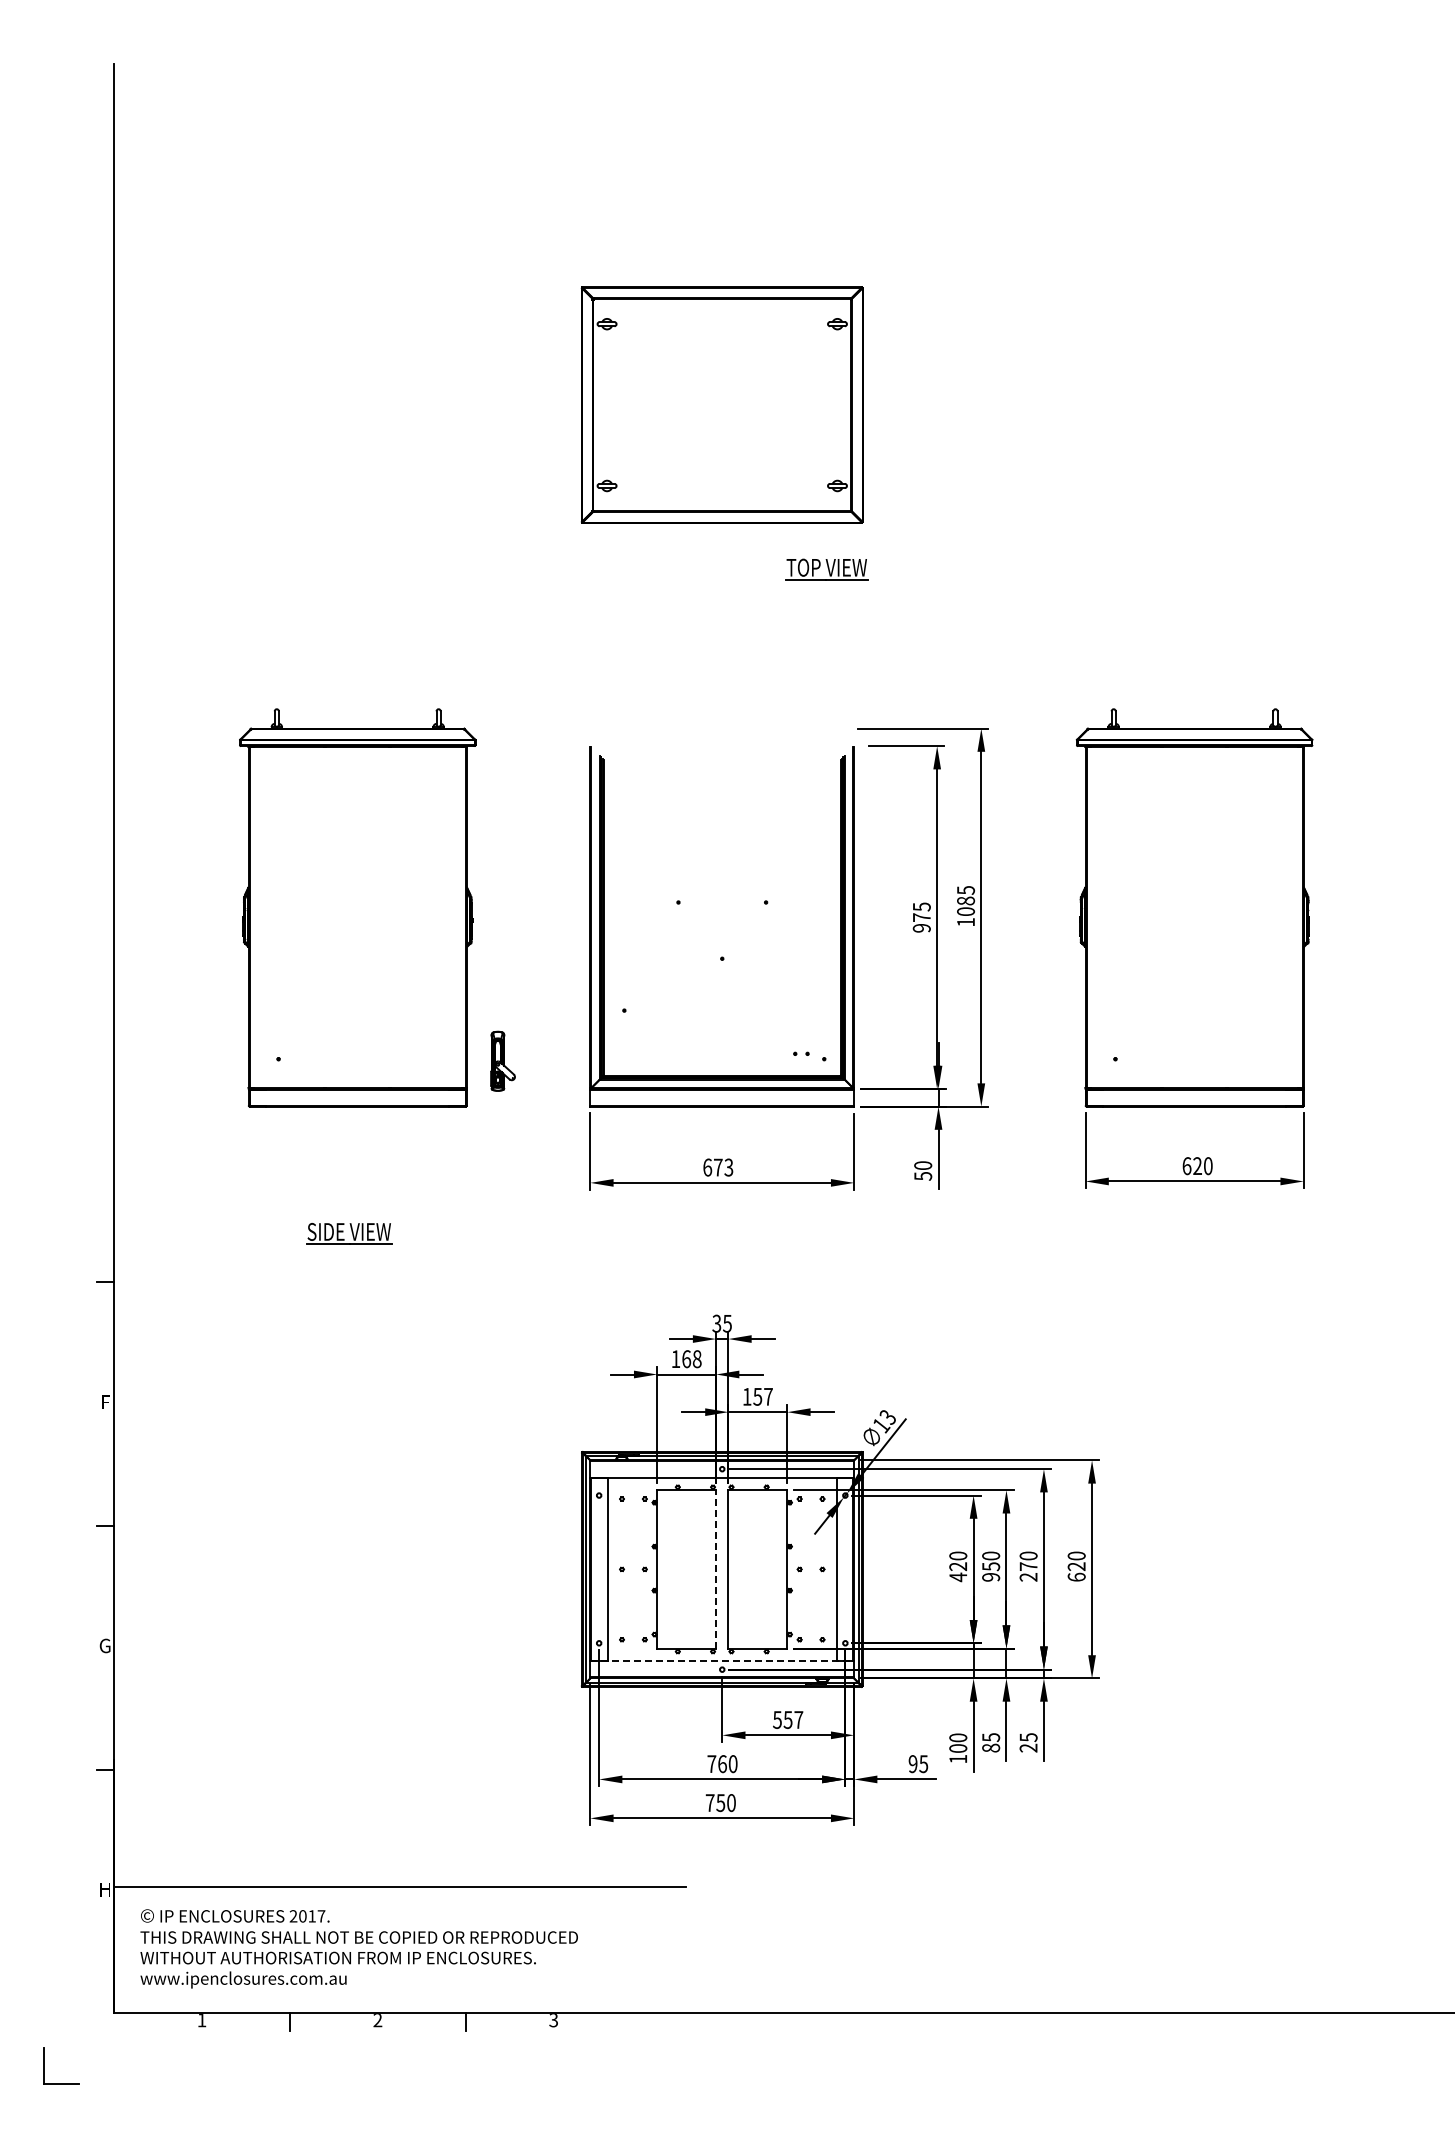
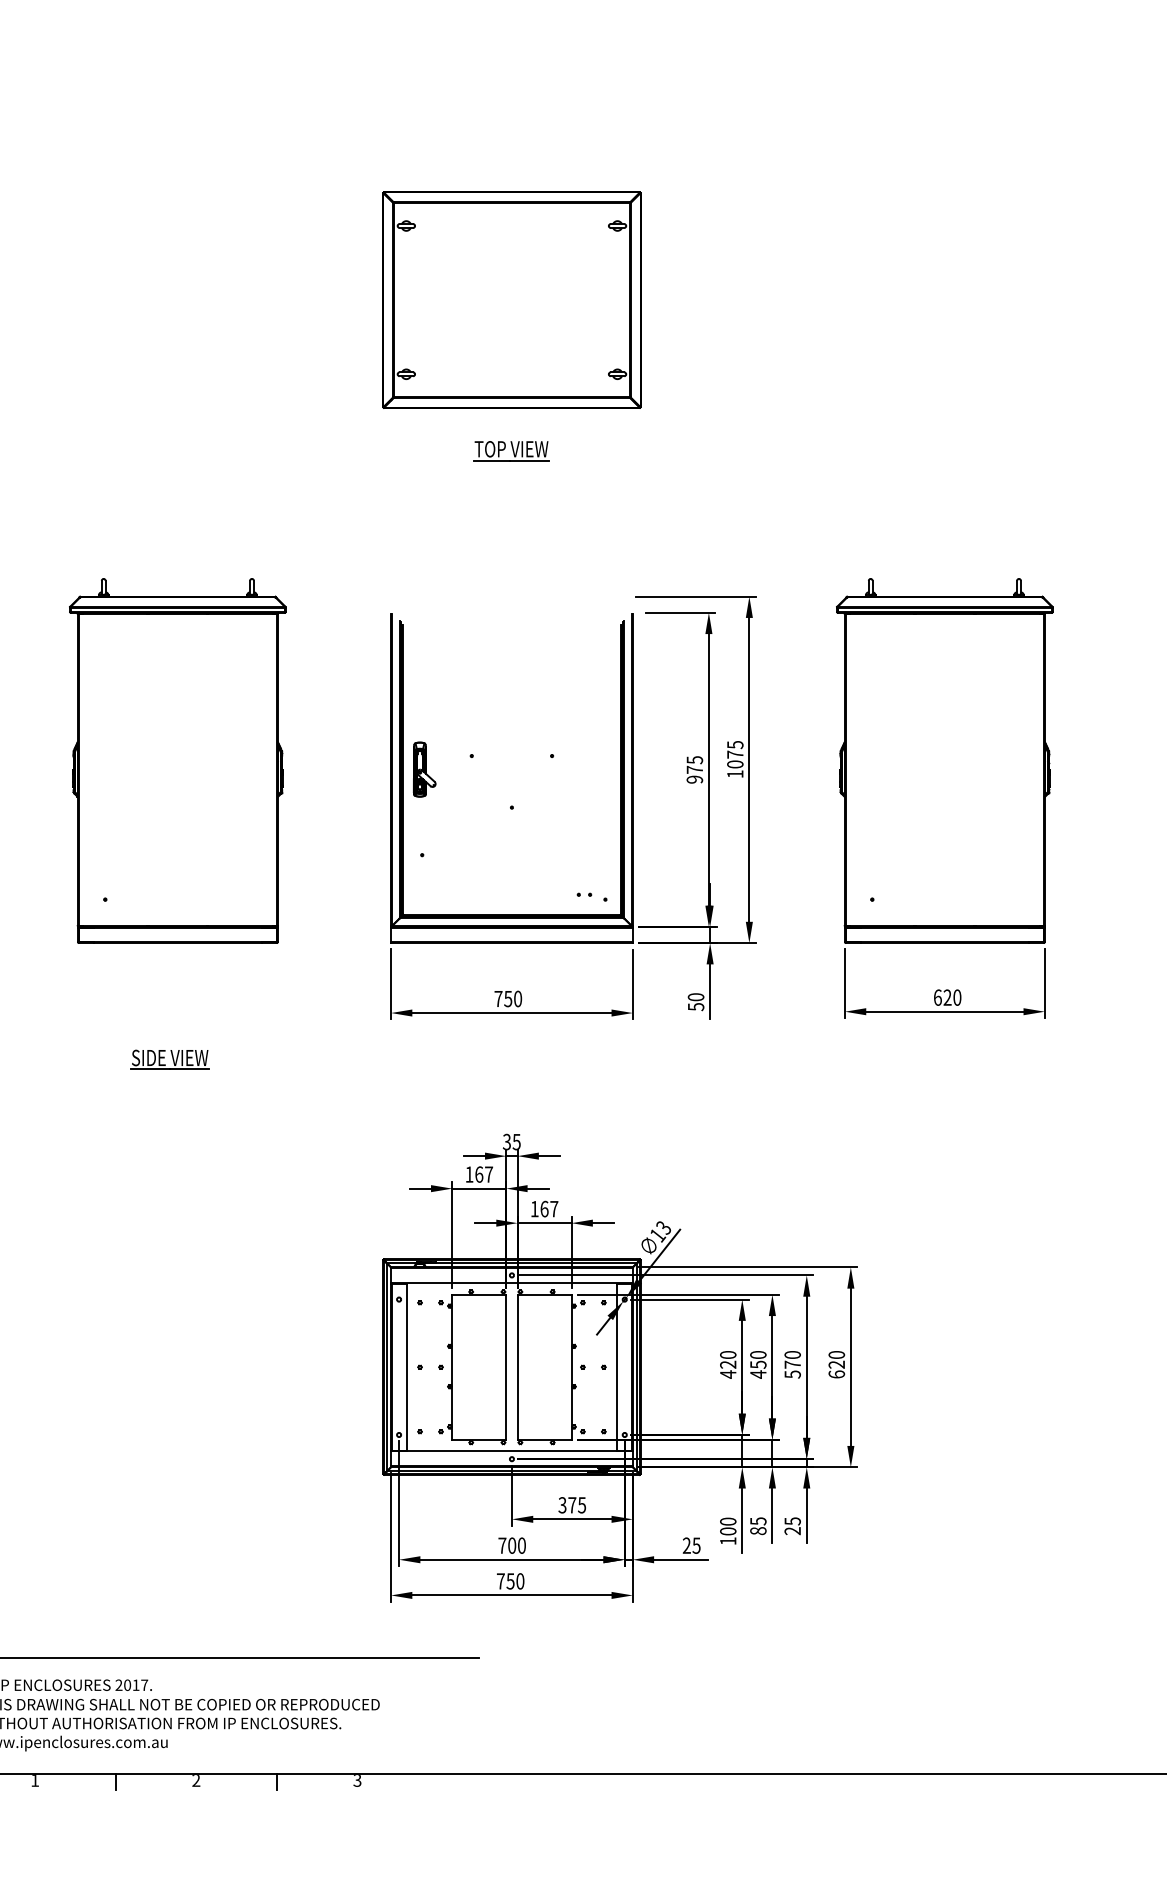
part: (826, 569) -> (511, 450), moved
text: (966, 900) -> (735, 754), 1085 -> 1075
part: (502, 1060) -> (424, 768), moved
text: (718, 1167) -> (508, 998), 673 -> 750
text: (696, 1359) -> (488, 1174), 168 -> 167
text: (757, 1396) -> (544, 1208), 157 -> 167
line: (716, 1568) -> (506, 1366), dashed -> solid
text: (991, 1577) -> (758, 1374), 950 -> 450
text: (1028, 1577) -> (792, 1374), 270 -> 570
line: (722, 1660) -> (512, 1450), dashed -> solid
text: (788, 1720) -> (572, 1505), 557 -> 375
text: (722, 1763) -> (512, 1545), 760 -> 700
text: (912, 1764) -> (686, 1546), 95 -> 25

